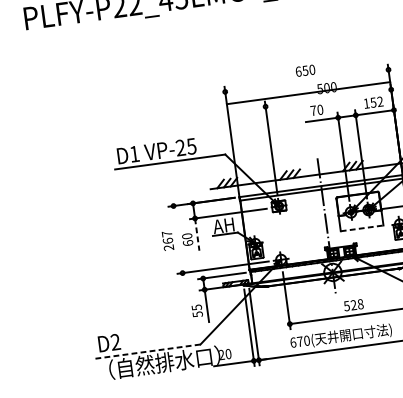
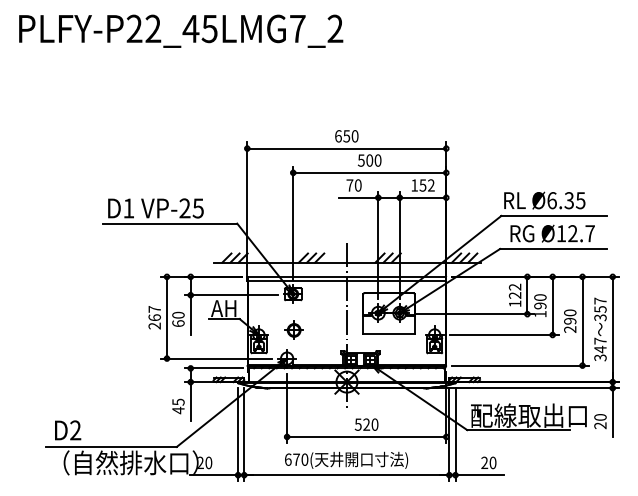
line: (308, 93) -> (346, 148), moved
line: (328, 97) -> (369, 172), added
line: (362, 228) -> (389, 334), dashed -> solid
line: (197, 234) -> (190, 314), dashed -> solid
part: (283, 235) -> (293, 329), added
line: (178, 239) -> (167, 317), added
text: (360, 304) -> (374, 424), 528 -> 520
text: (197, 314) -> (178, 410), 55 -> 45
line: (146, 351) -> (110, 446), dashed -> solid

